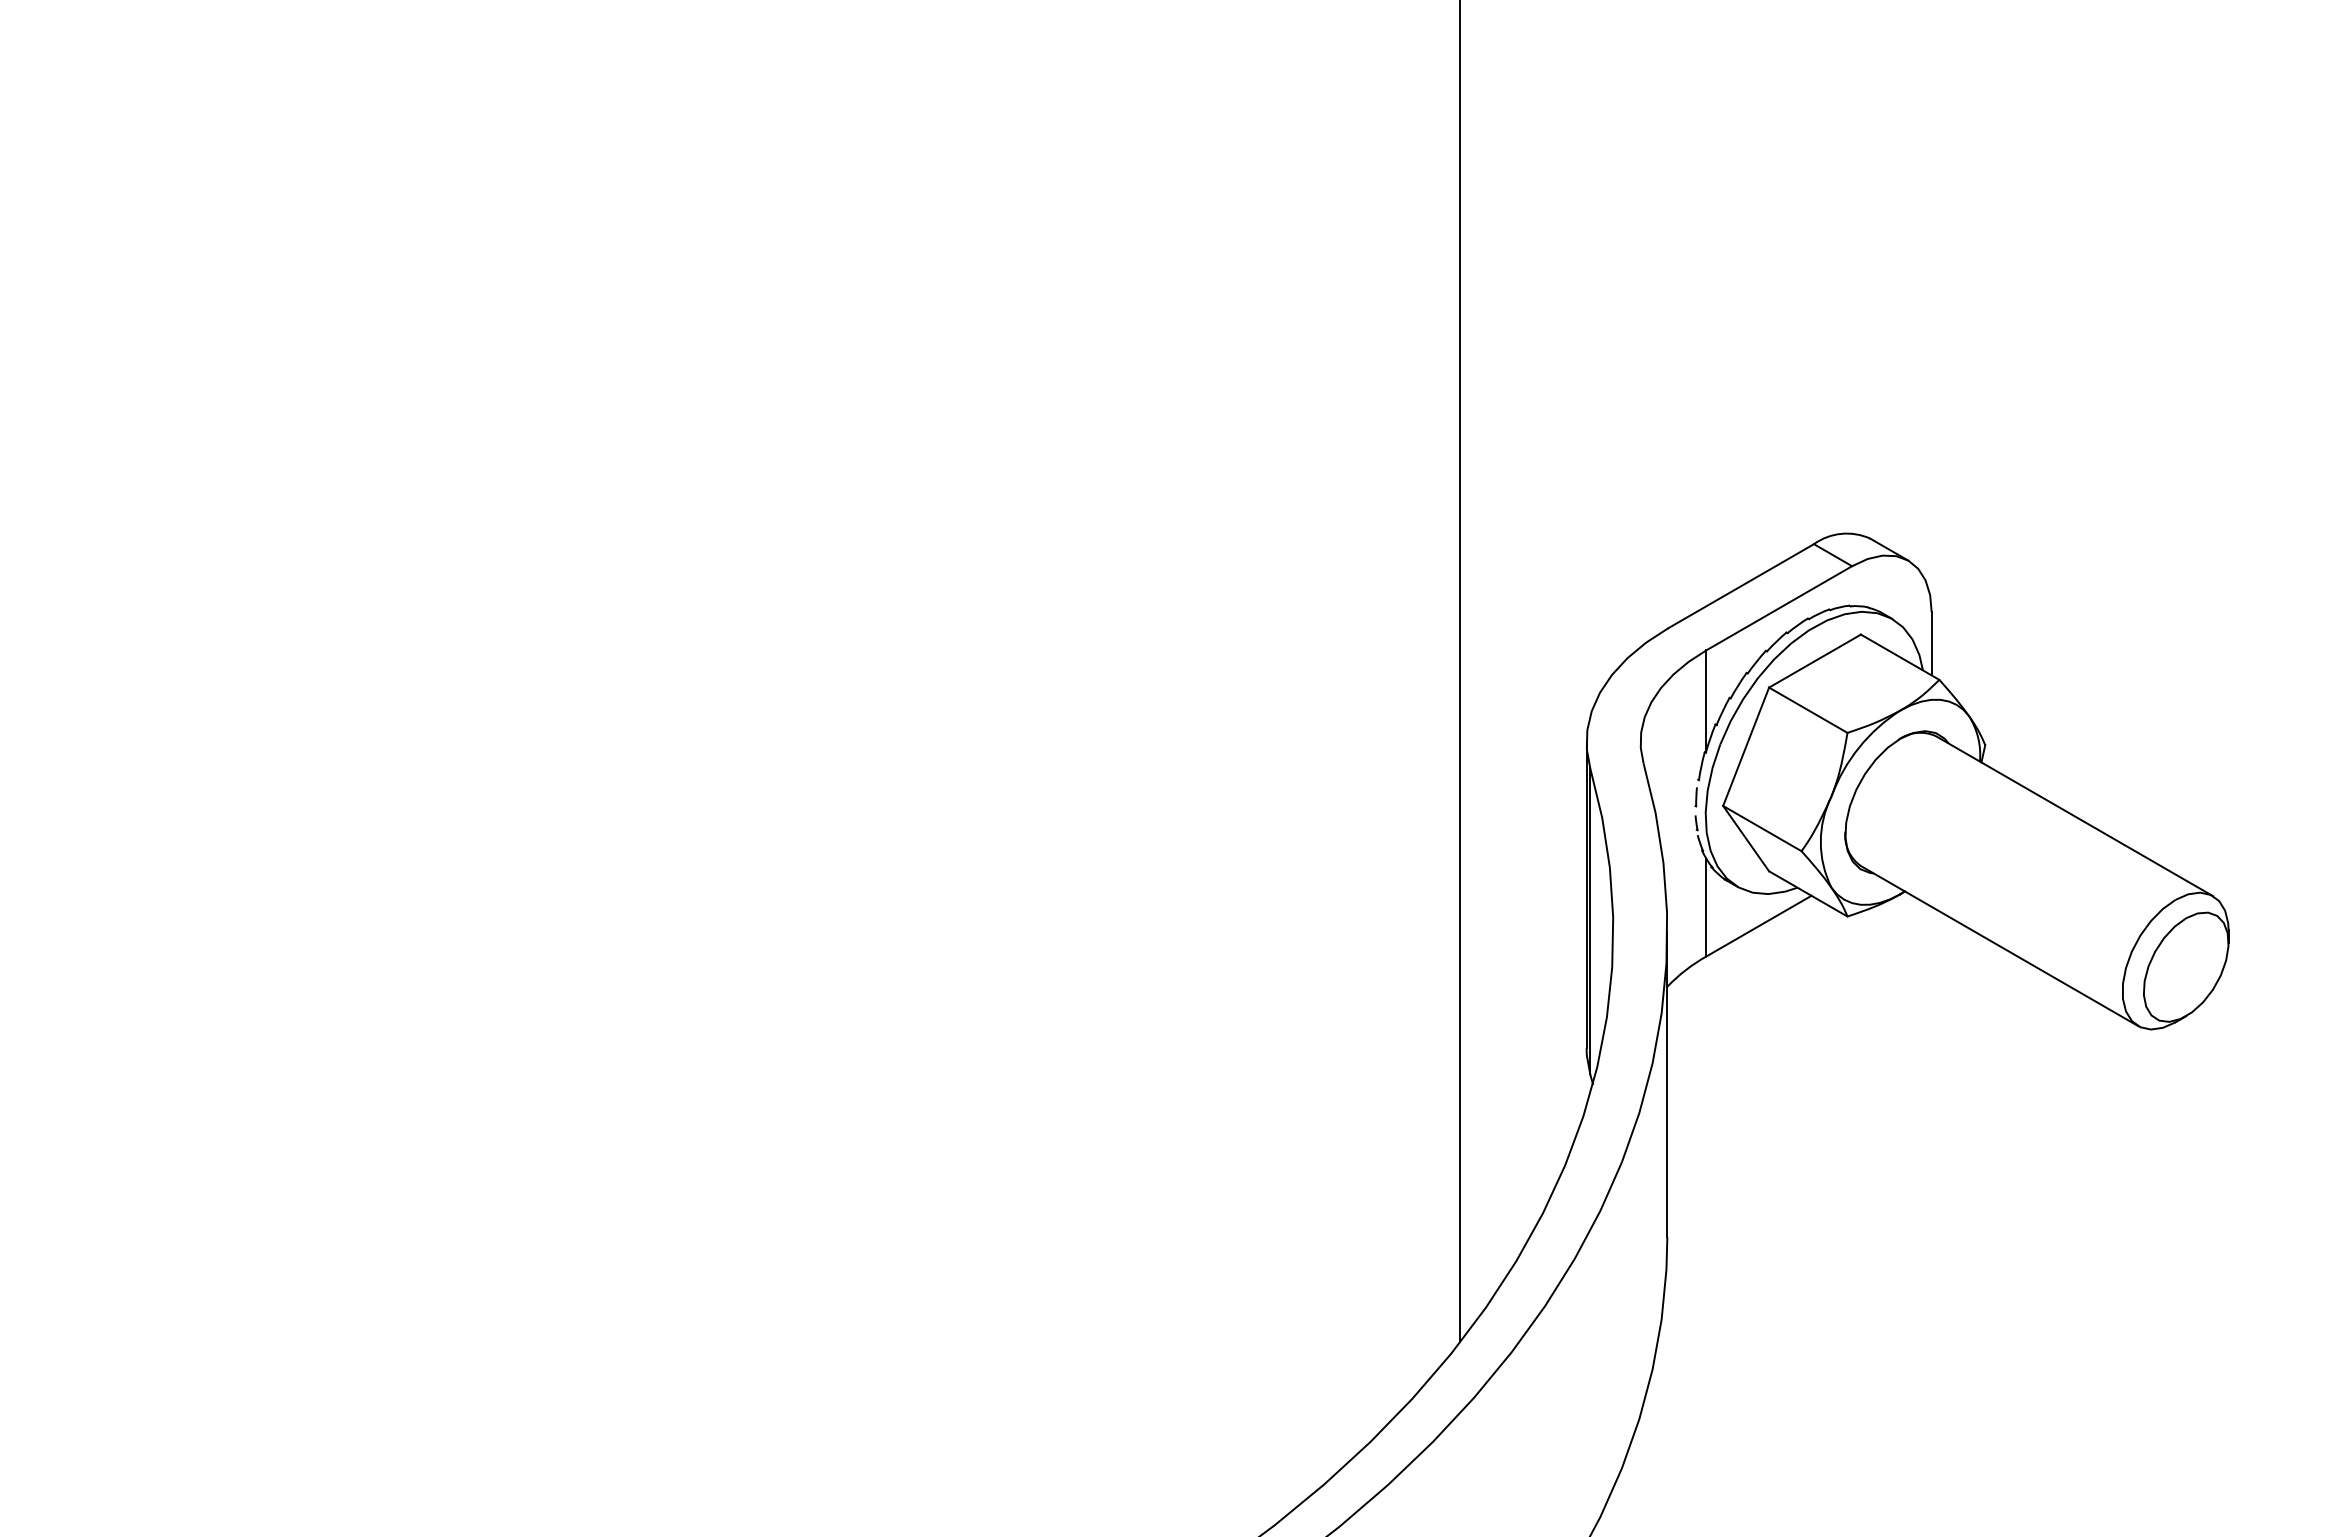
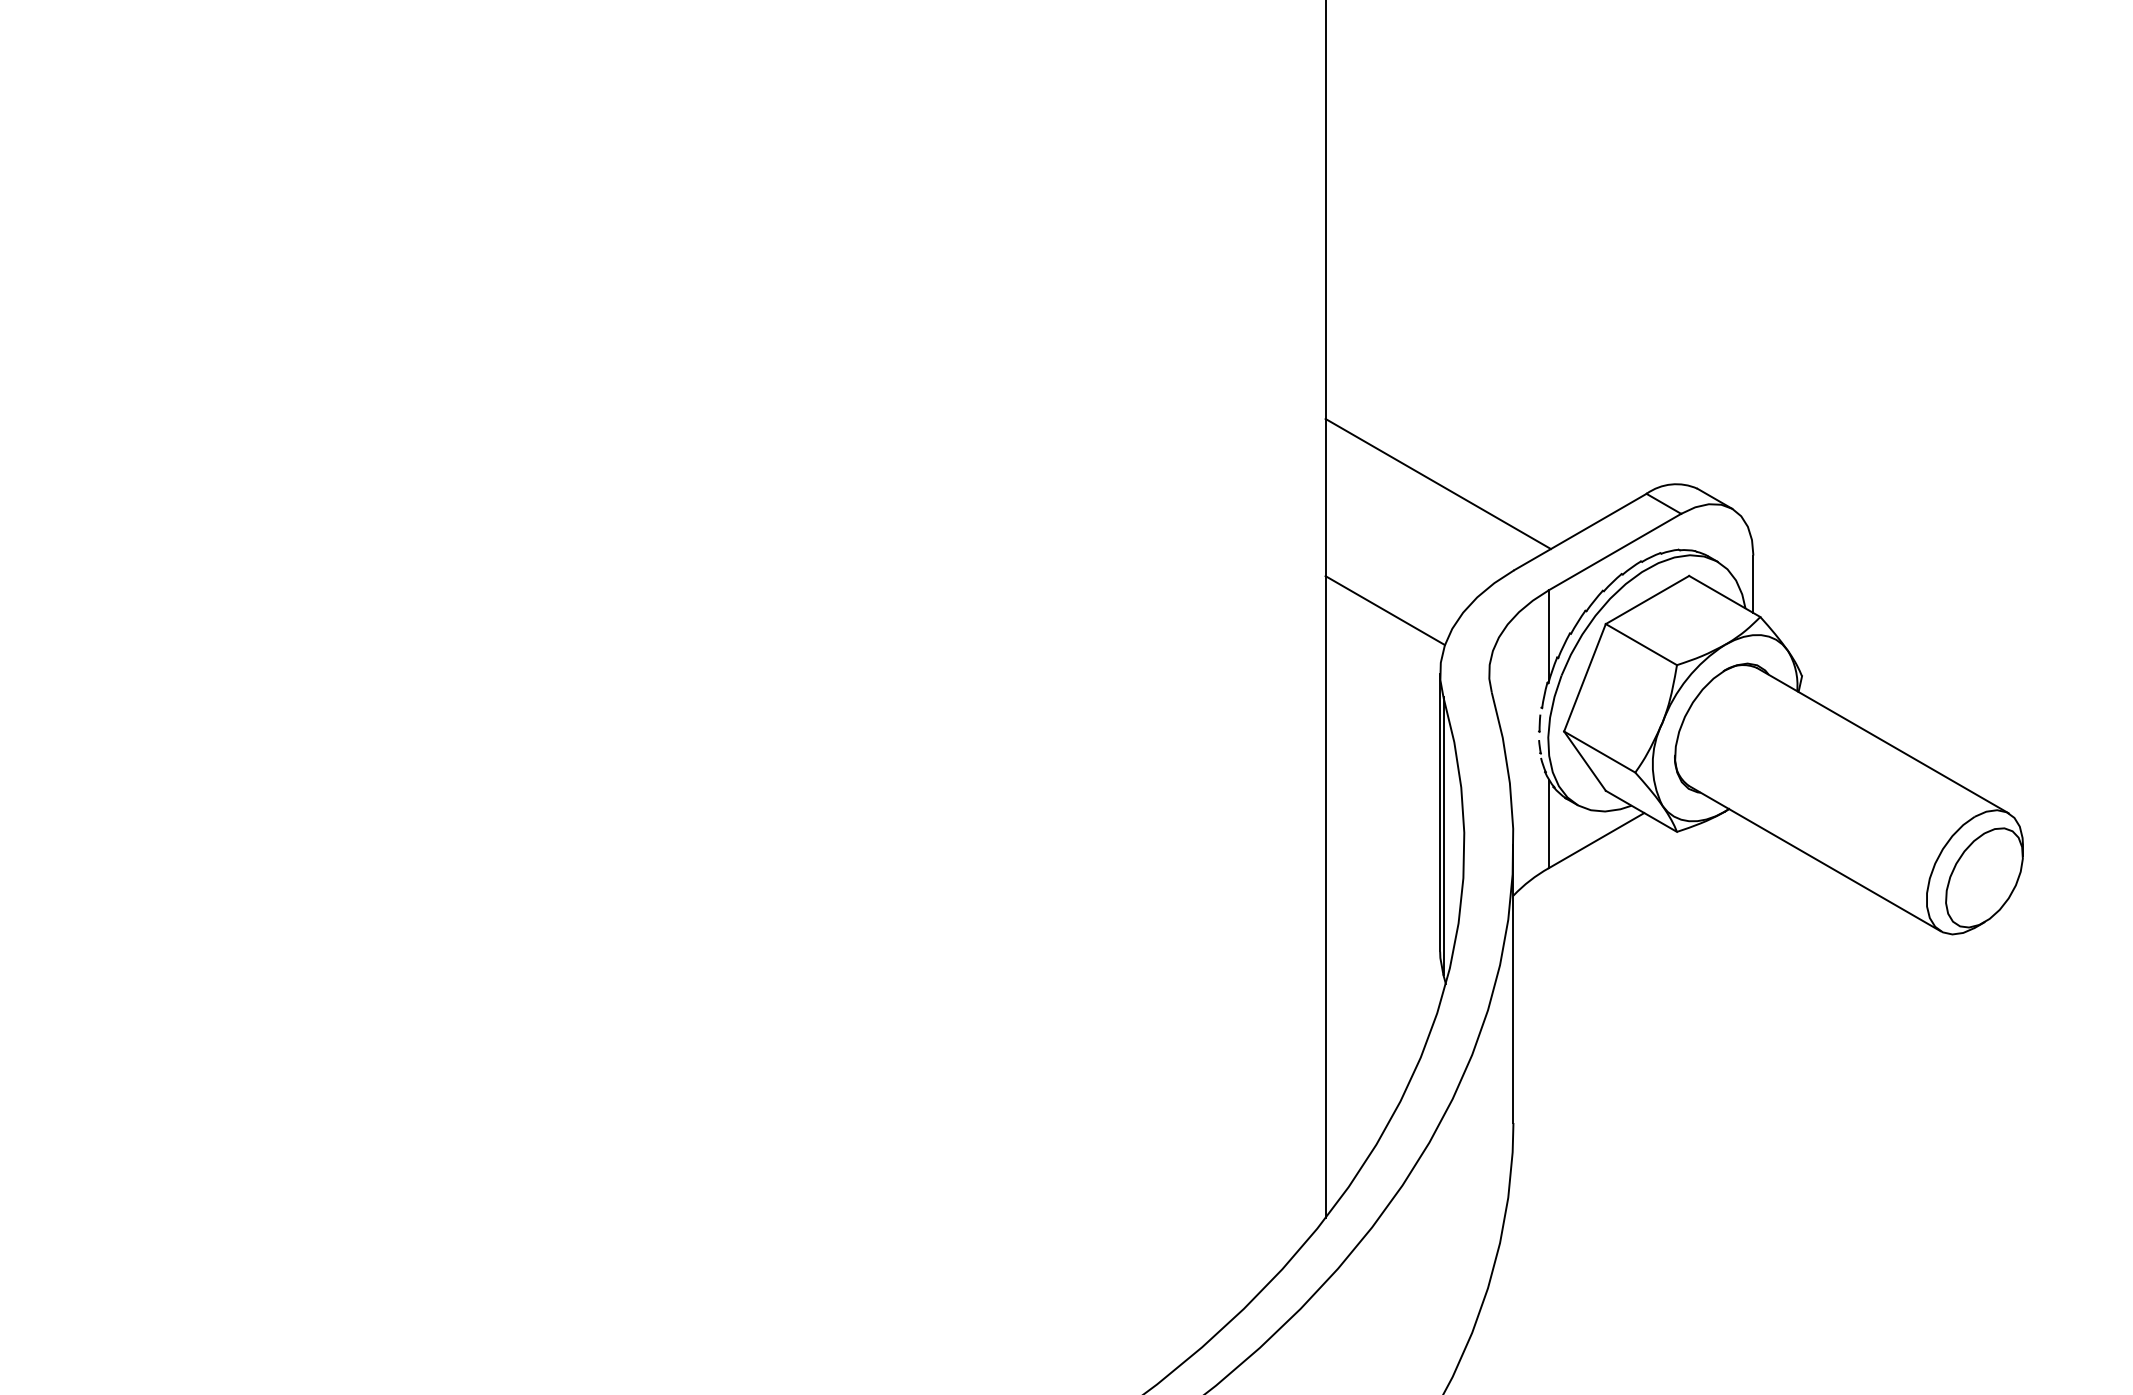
line: (1584, 532) -> (1438, 483), added
line: (1525, 672) -> (1384, 610), added

